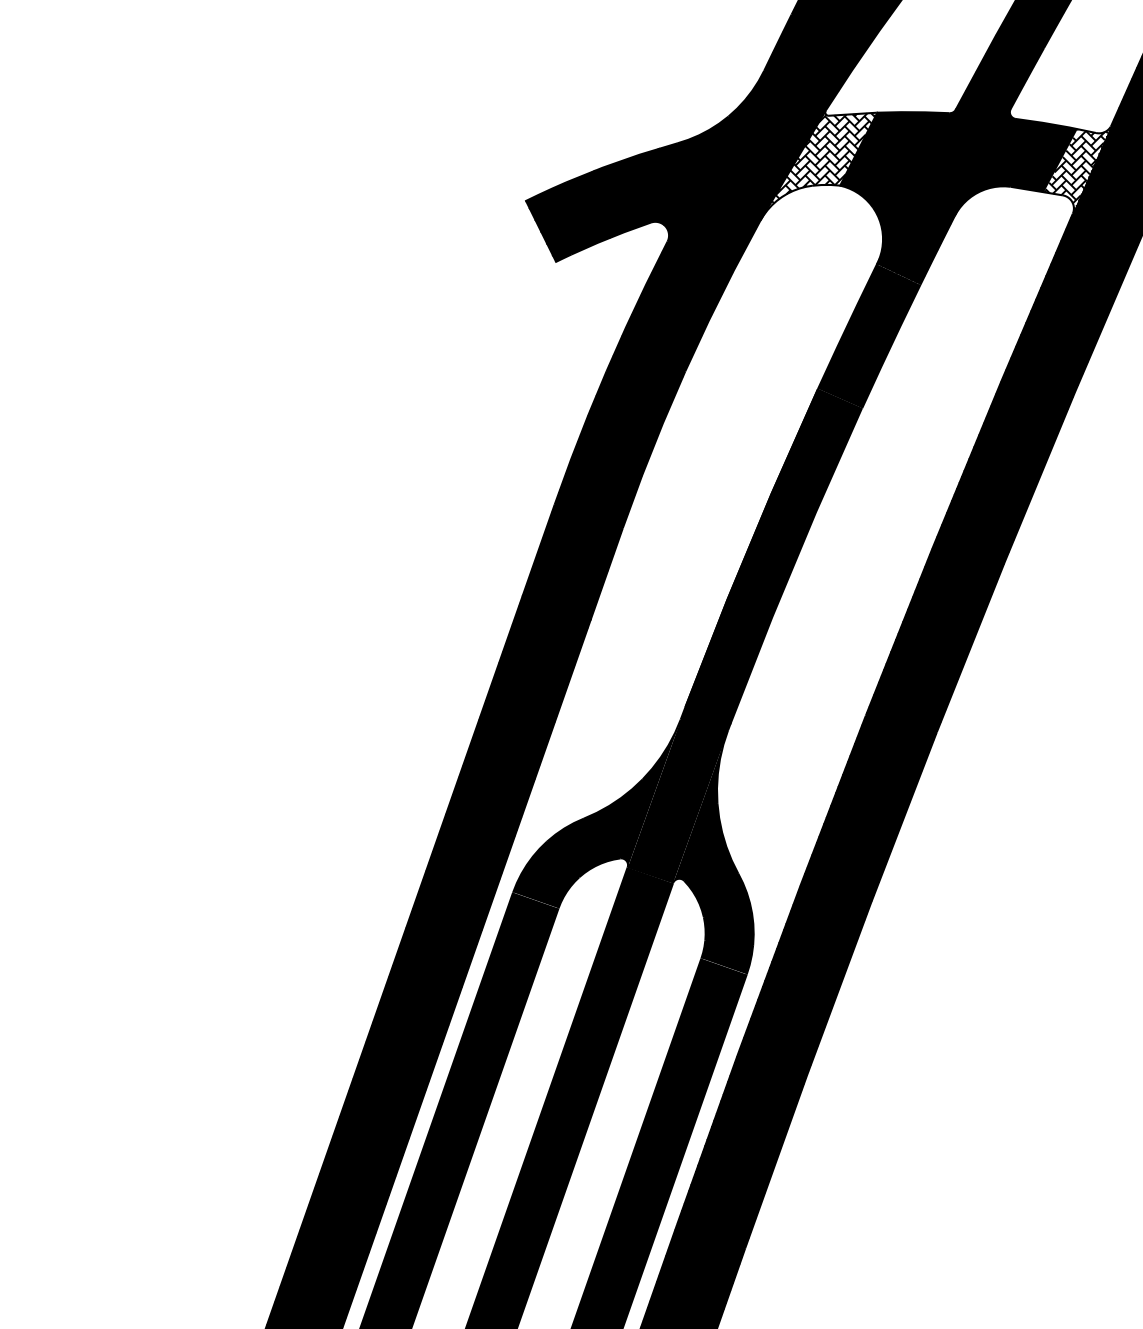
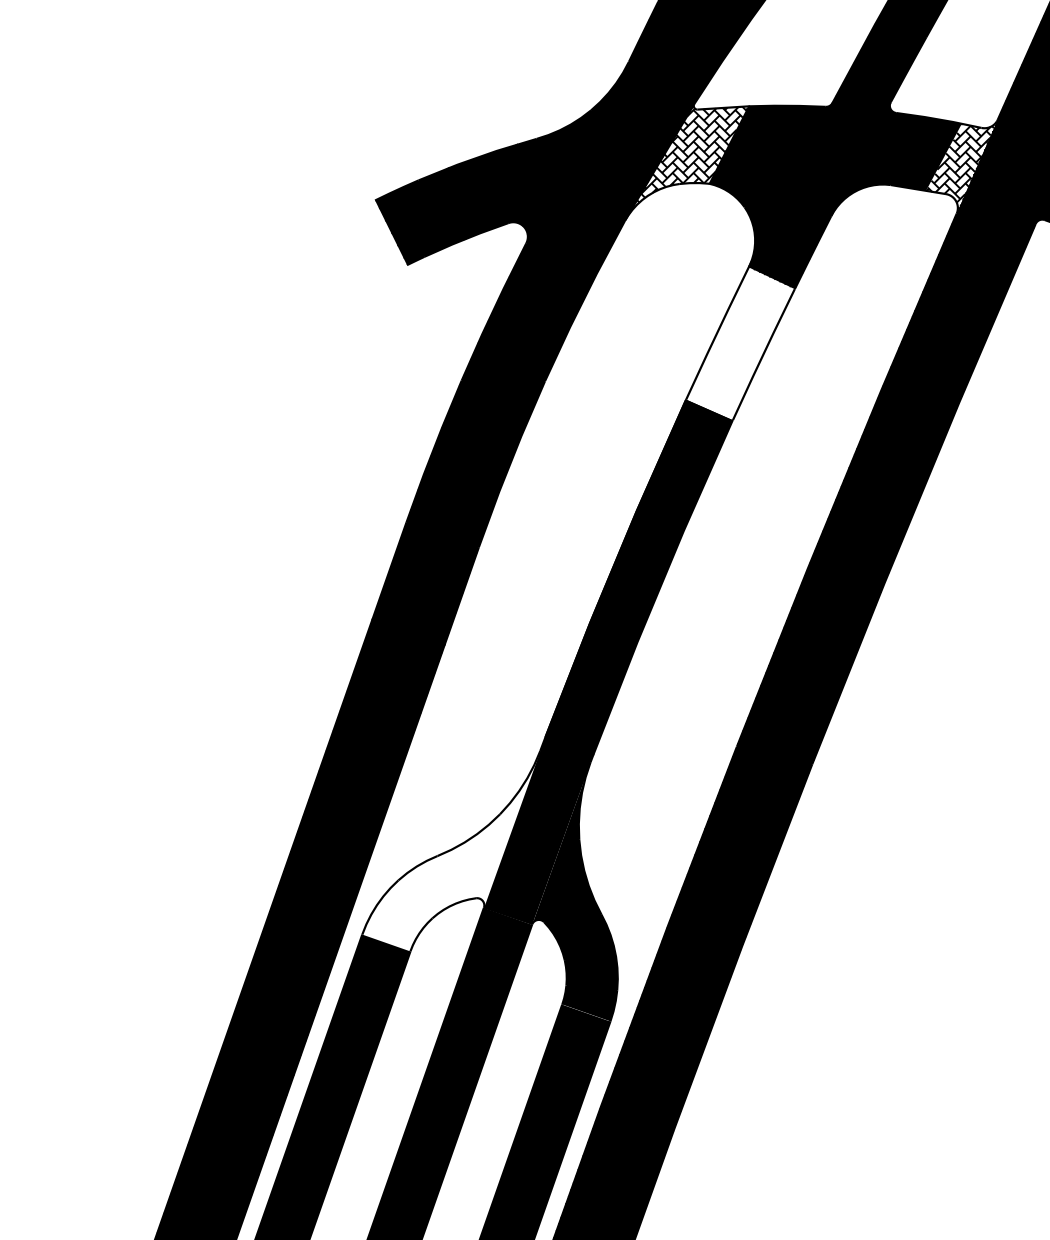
fill: (869, 336) -> (740, 344), removed
fill: (597, 813) -> (451, 850), removed

